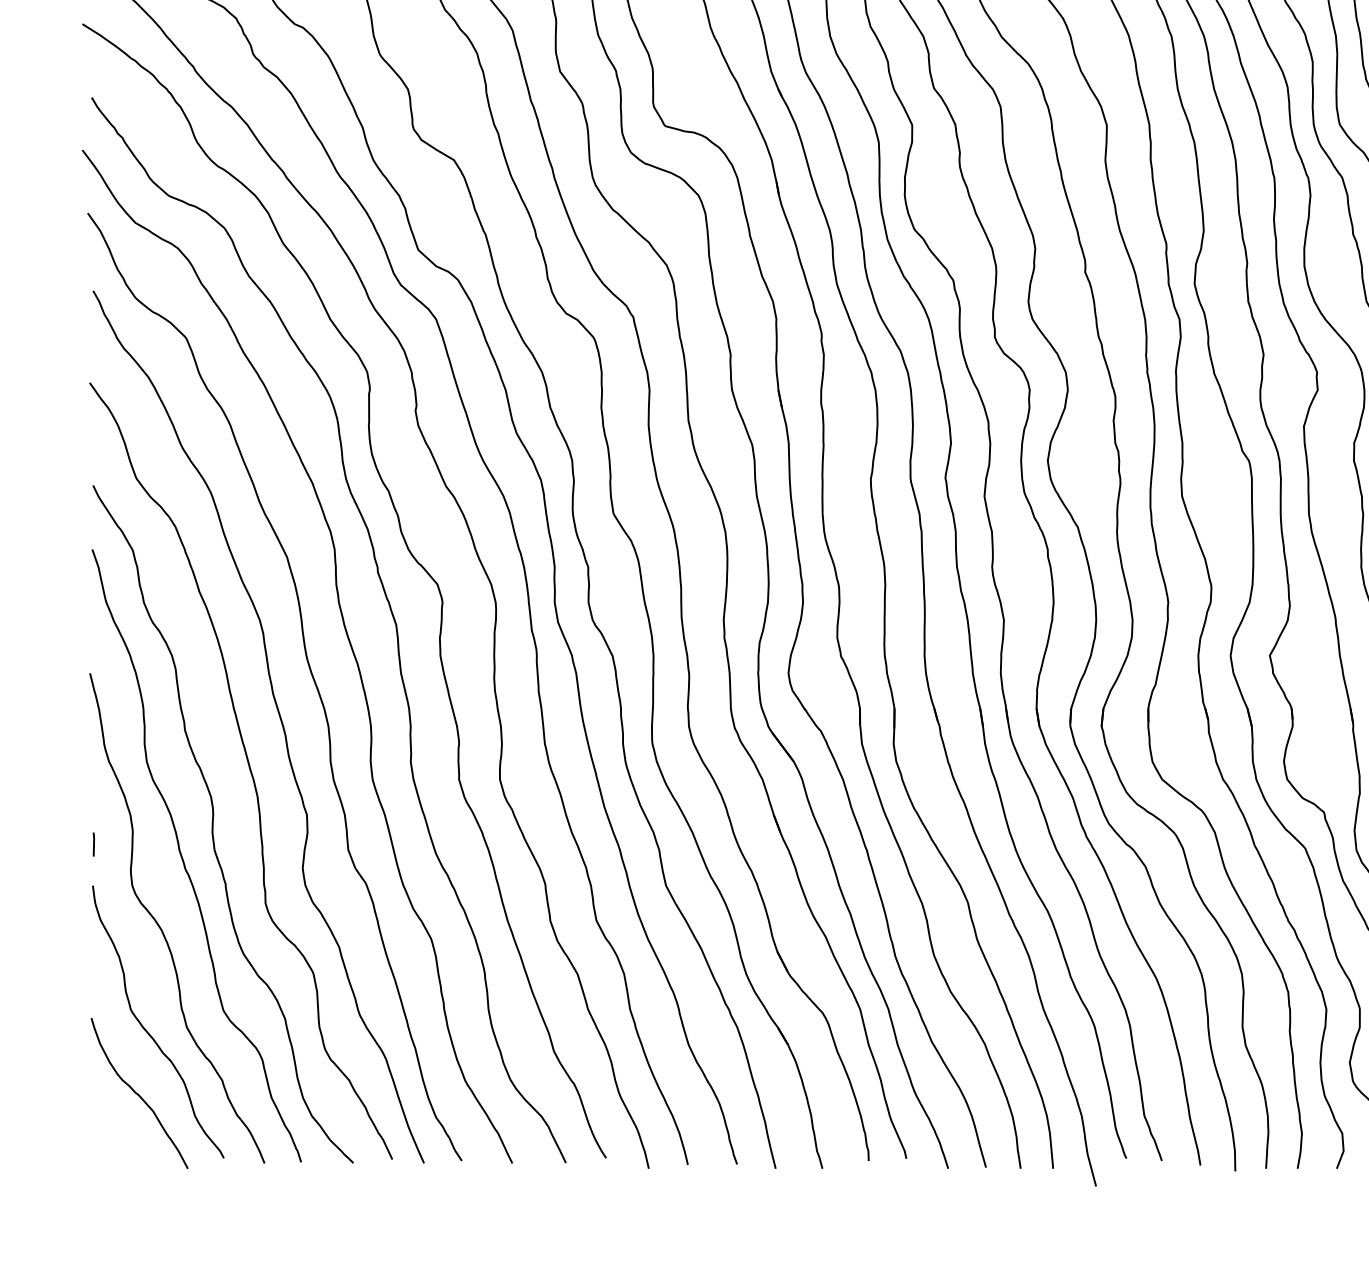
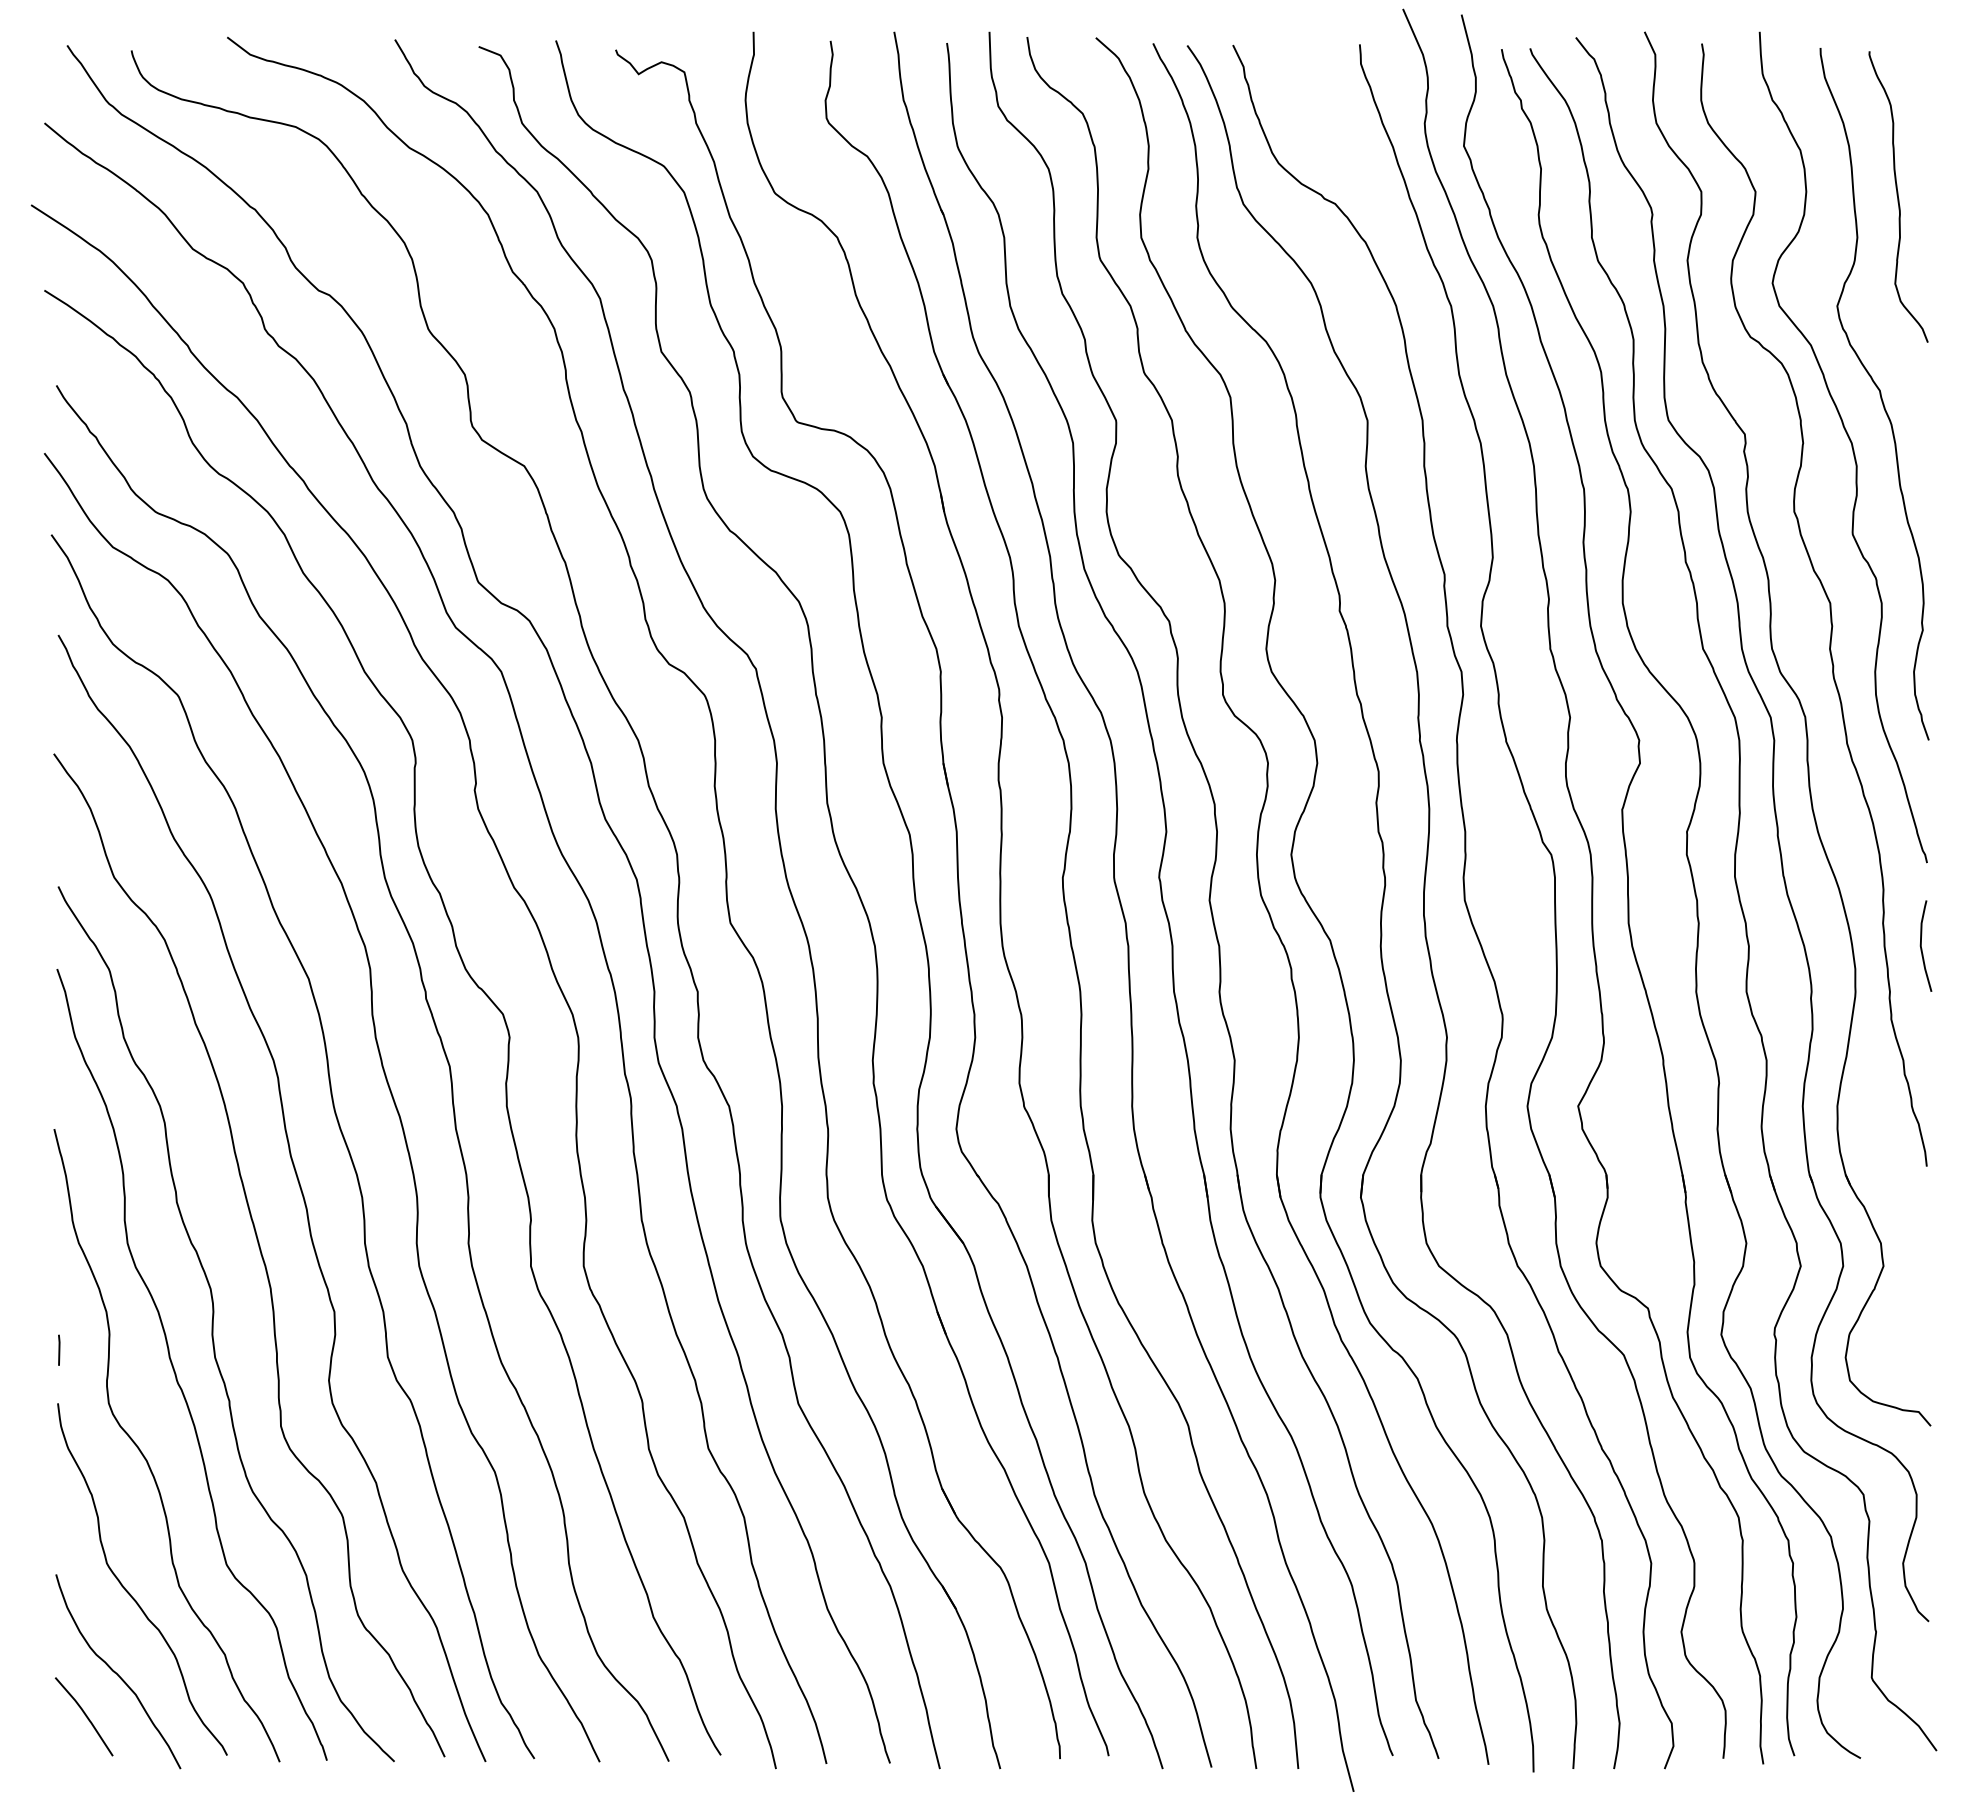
curve: (114, 1128) -> (85, 1716), added

